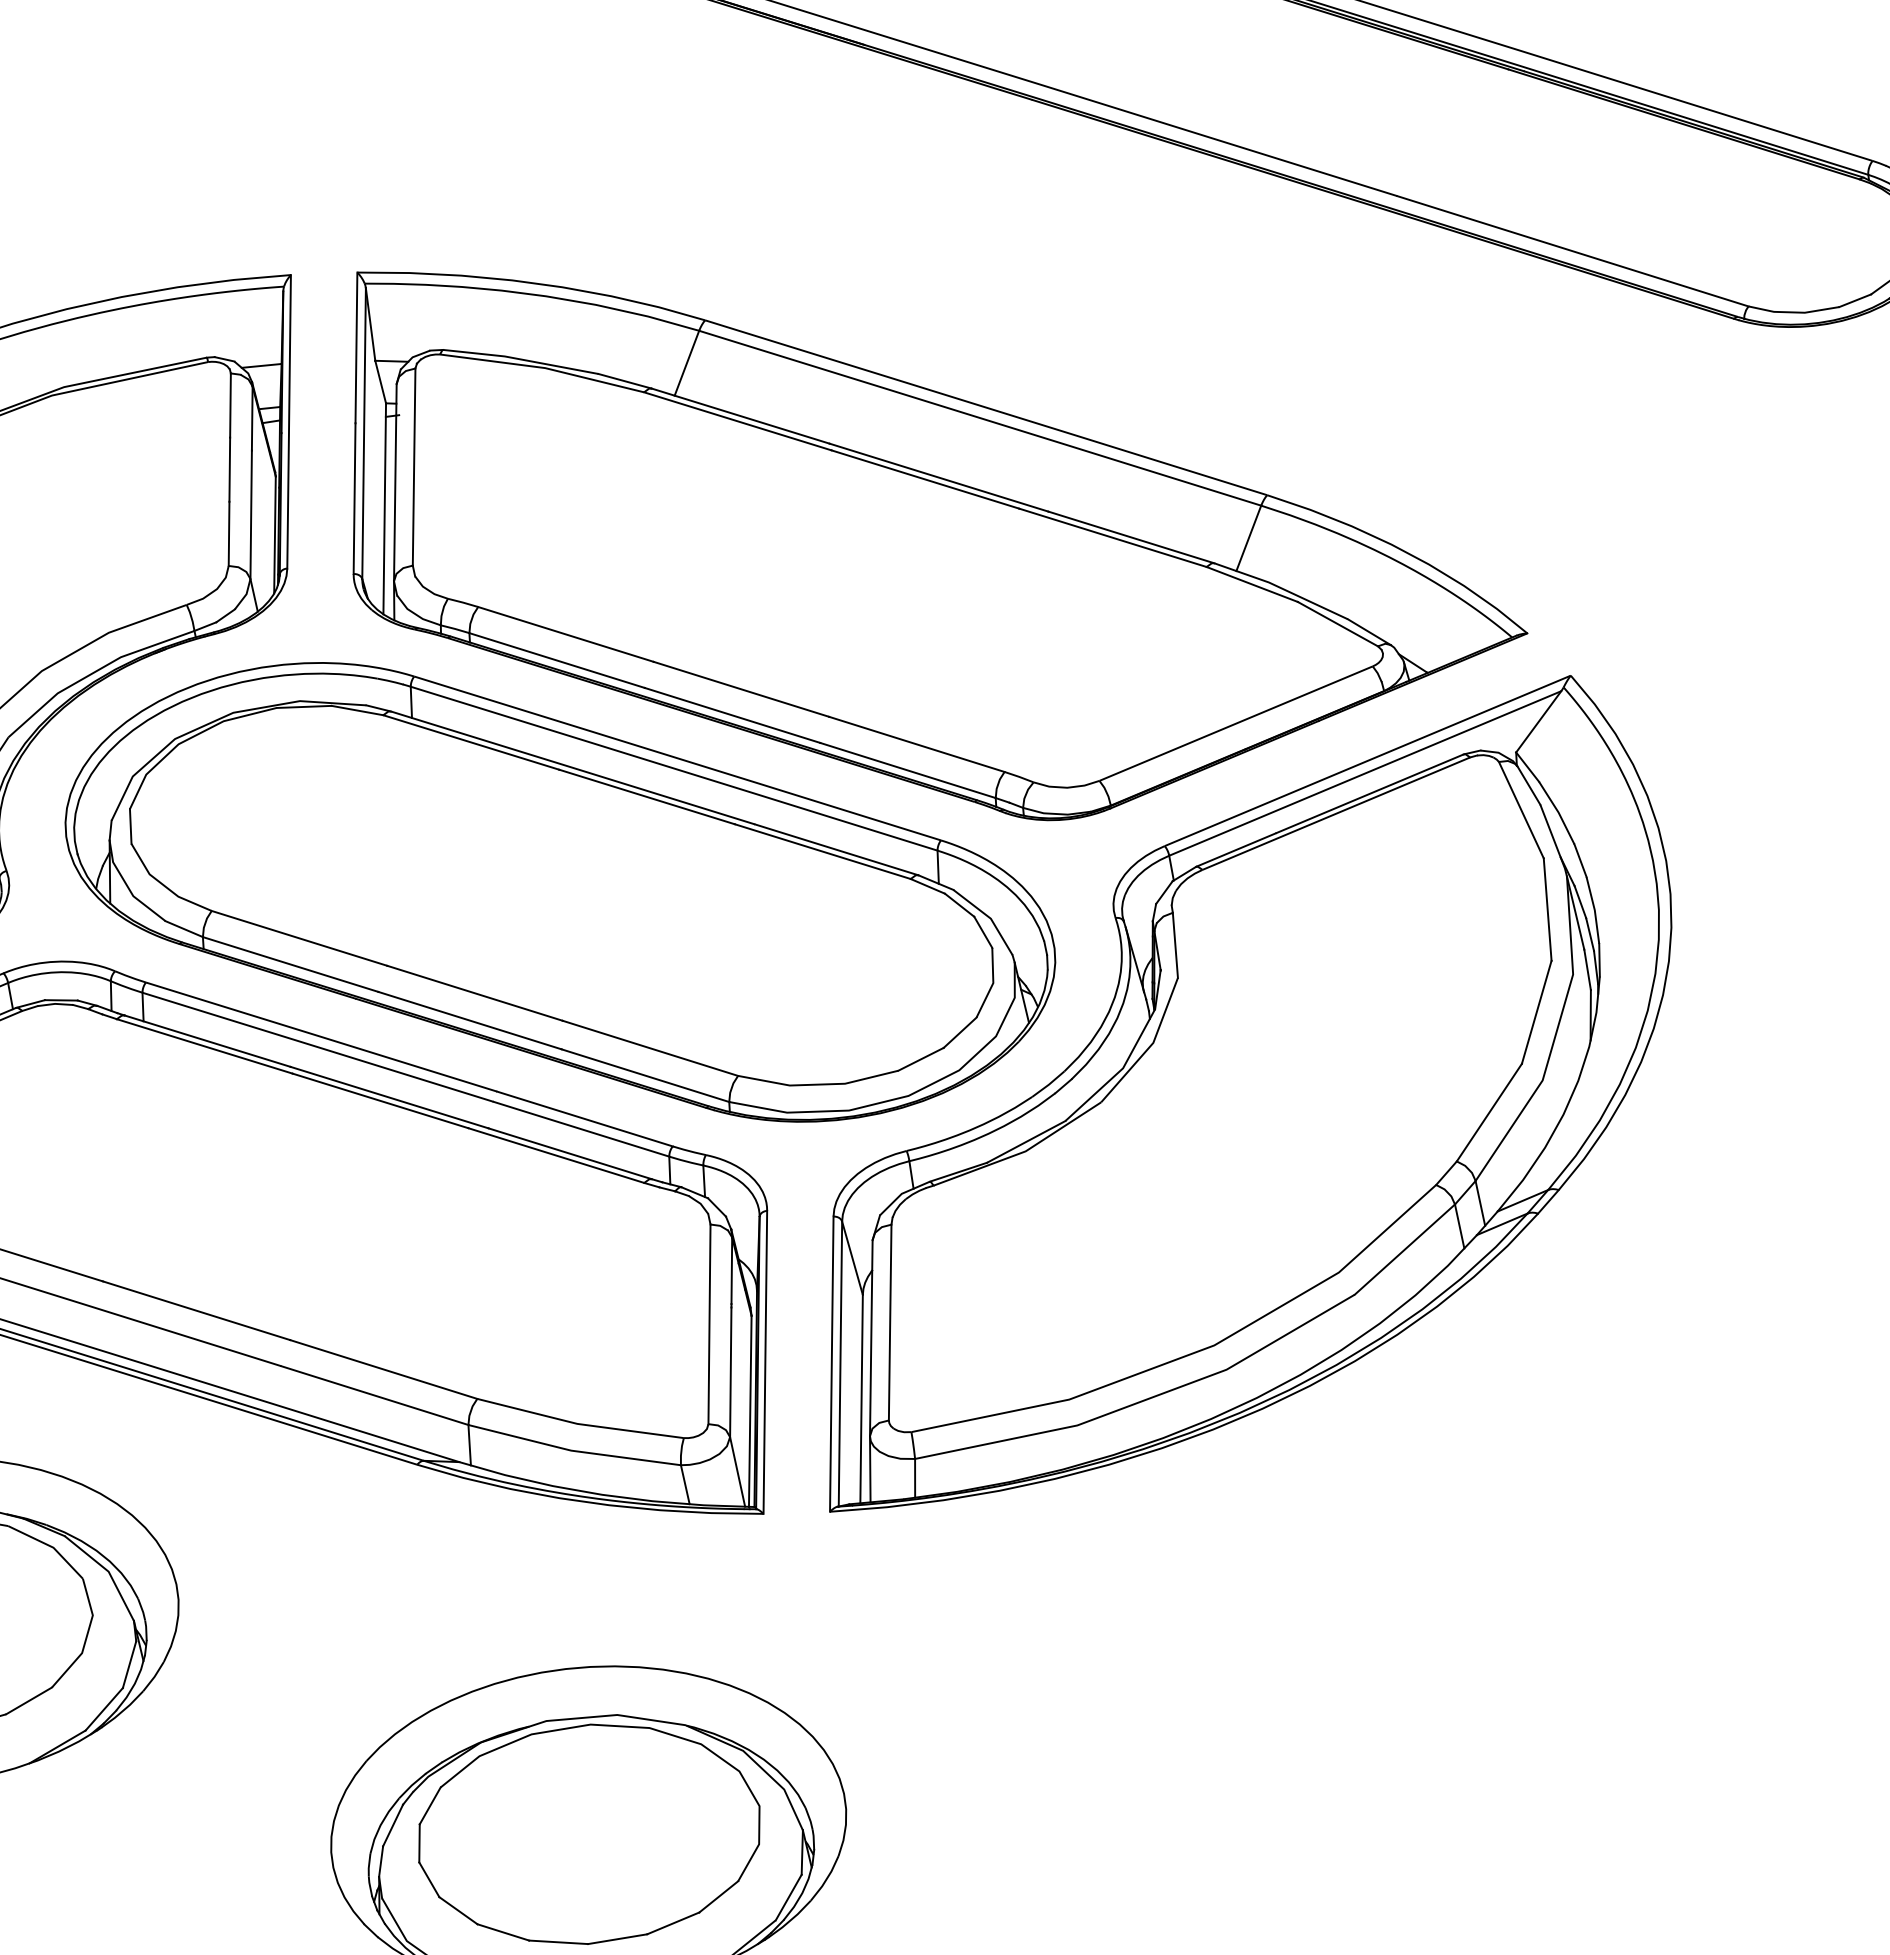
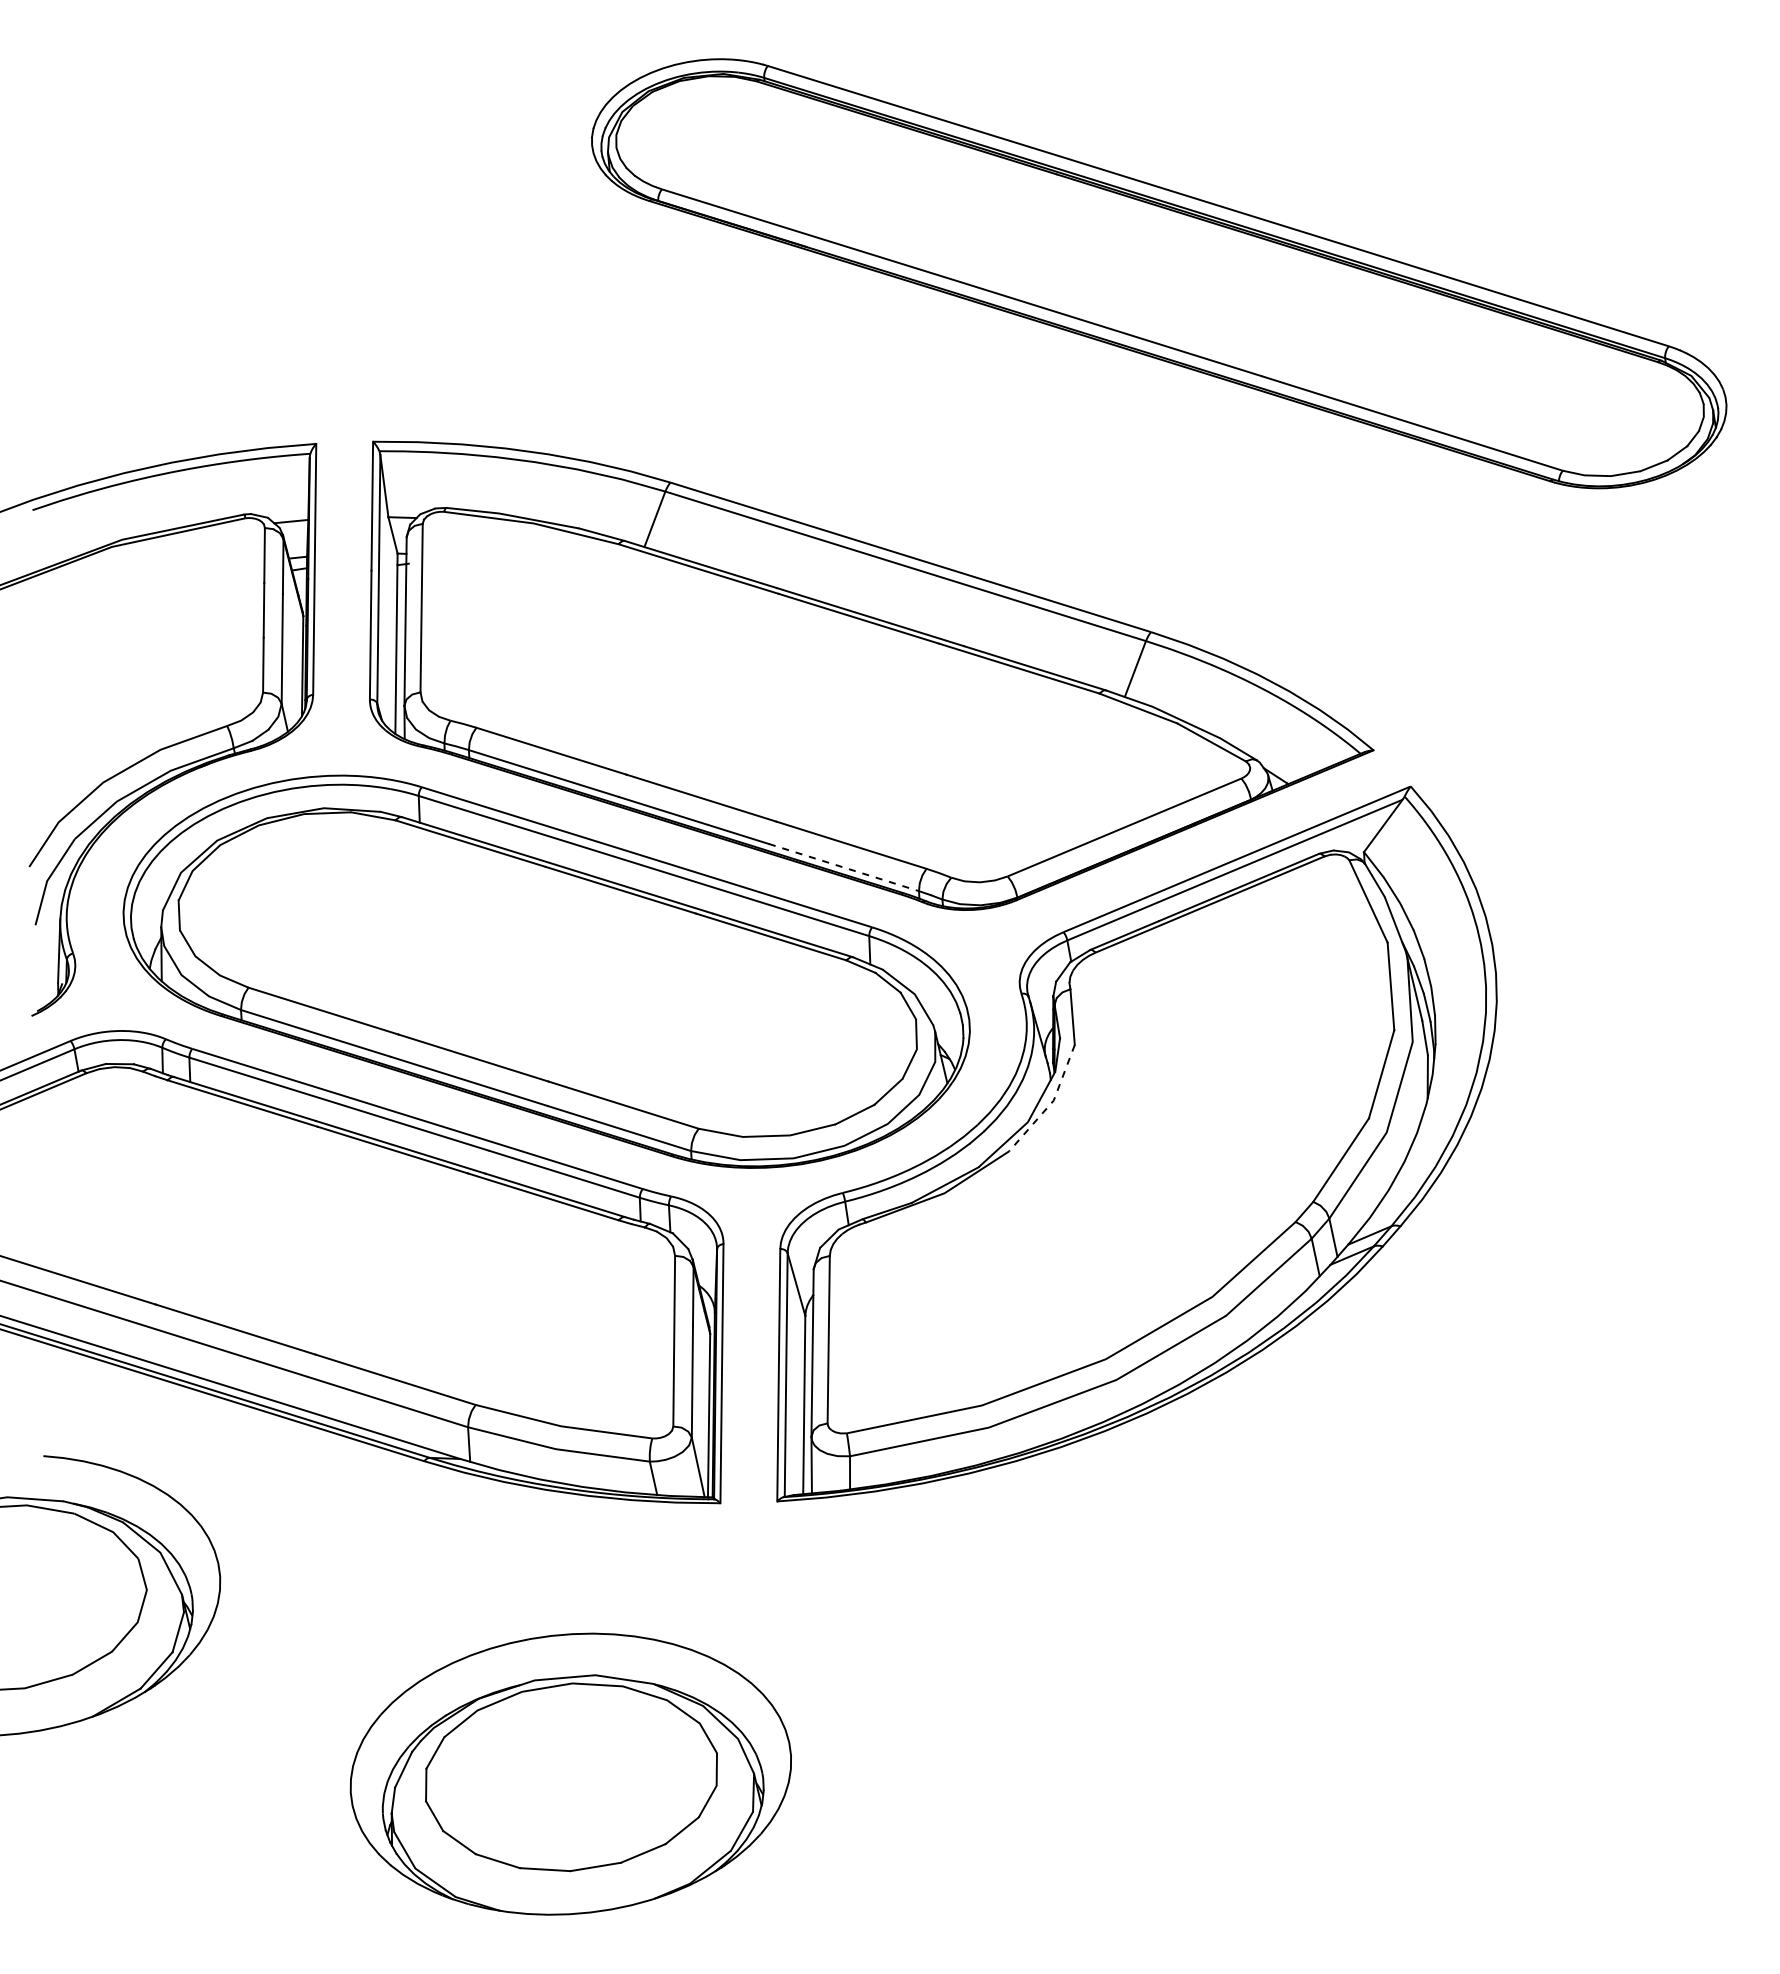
line: (907, 770) -> (843, 867), solid -> dashed
line: (1150, 1046) -> (1051, 1103), solid -> dashed

